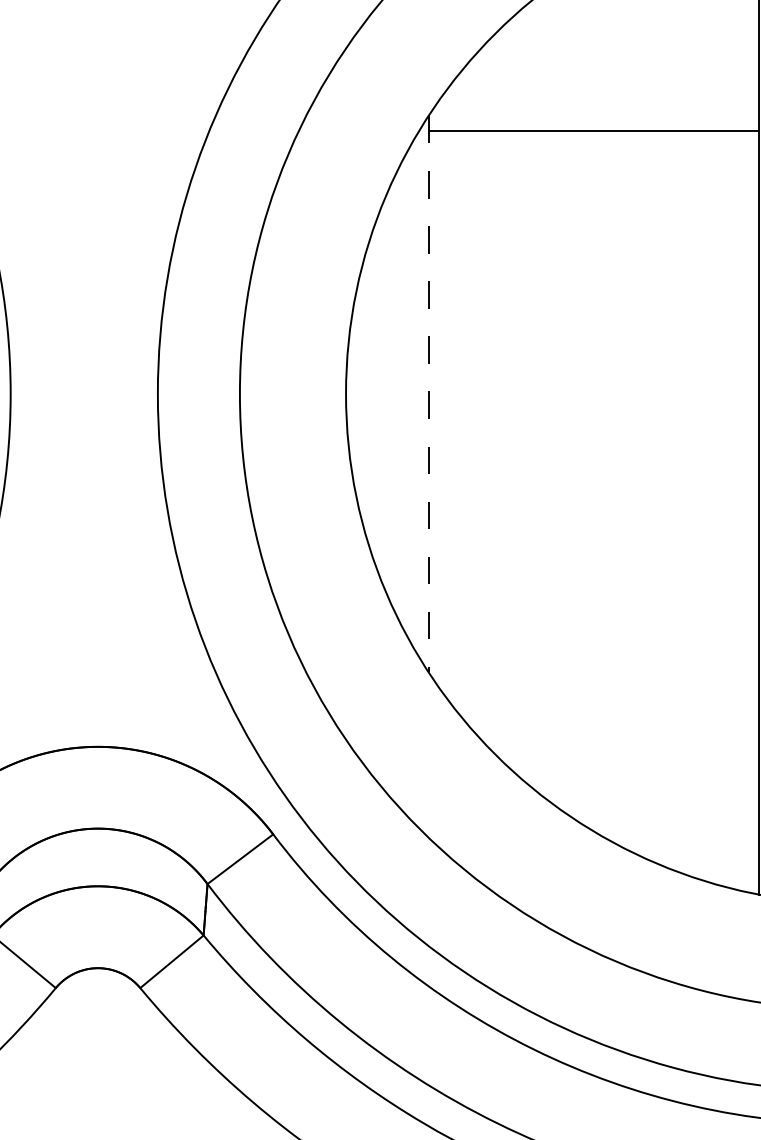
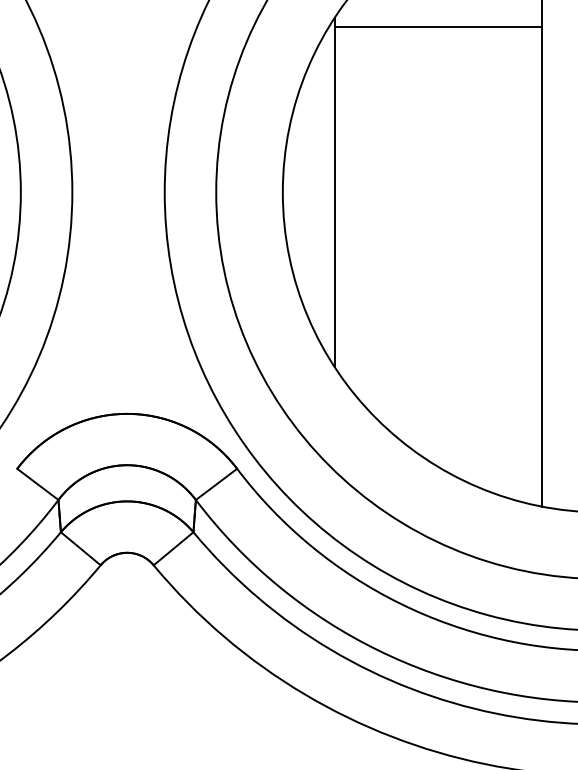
line: (428, 394) -> (334, 192), dashed -> solid

